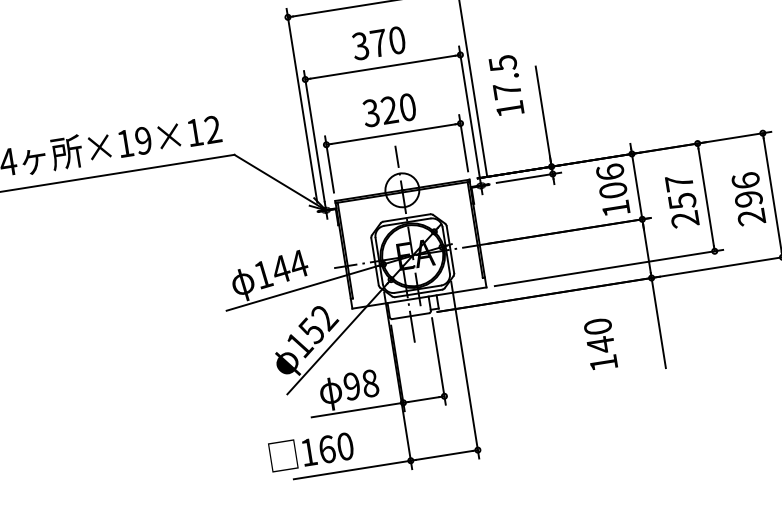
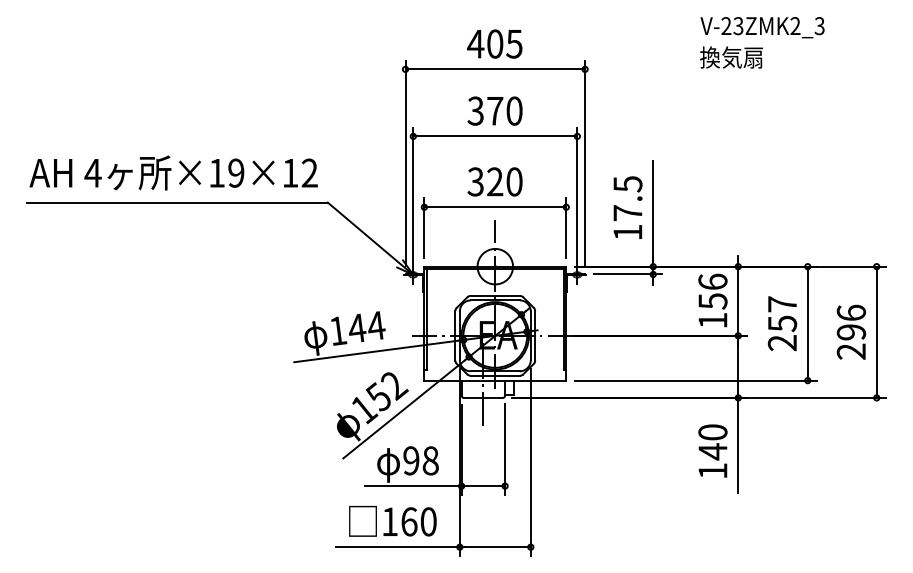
text: (506, 85) -> (627, 207), moved
text: (612, 190) -> (712, 301), 106 -> 156
text: (600, 343) -> (712, 450), moved
text: (311, 451) -> (392, 521), moved

